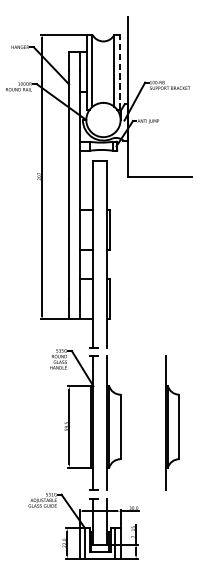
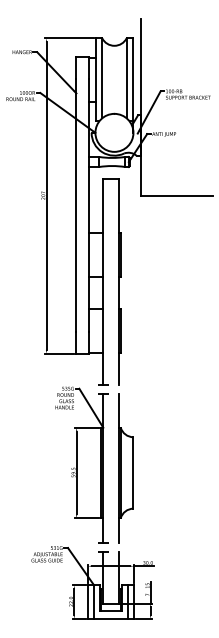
line: (119, 71) -> (132, 79), dashed -> solid
part: (172, 422) -> (190, 468), removed

